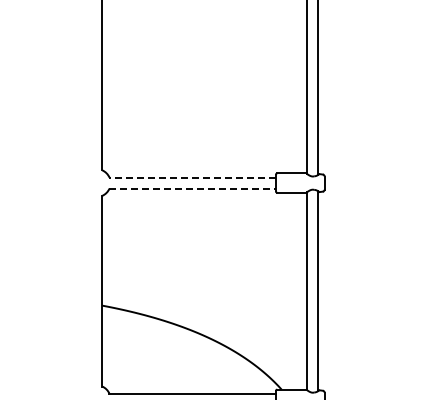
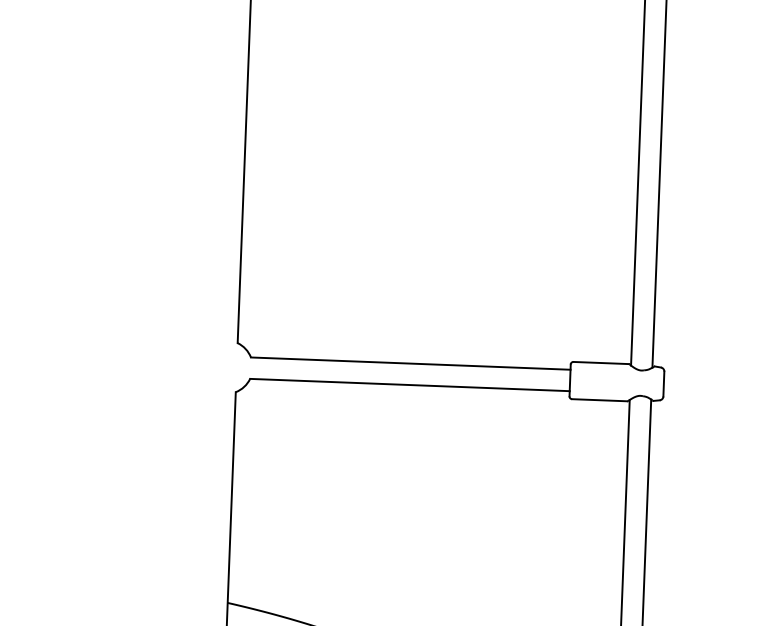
line: (192, 177) -> (410, 363), dashed -> solid
line: (193, 188) -> (411, 384), dashed -> solid

